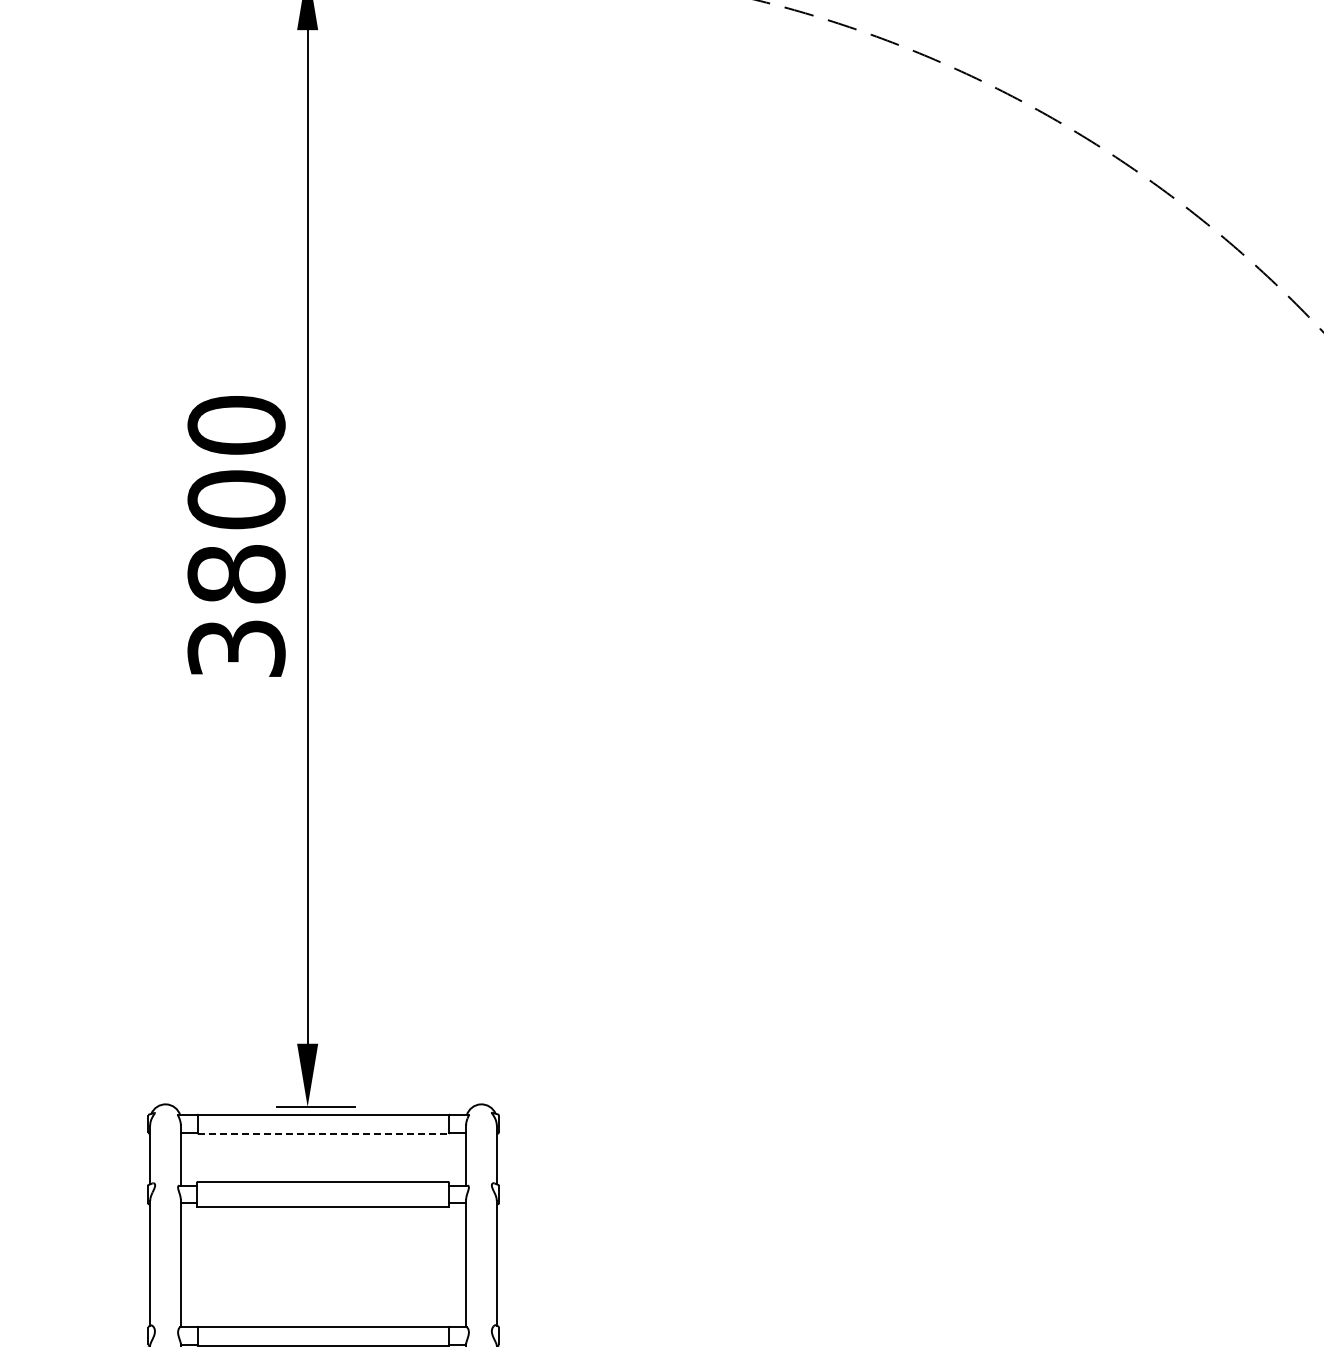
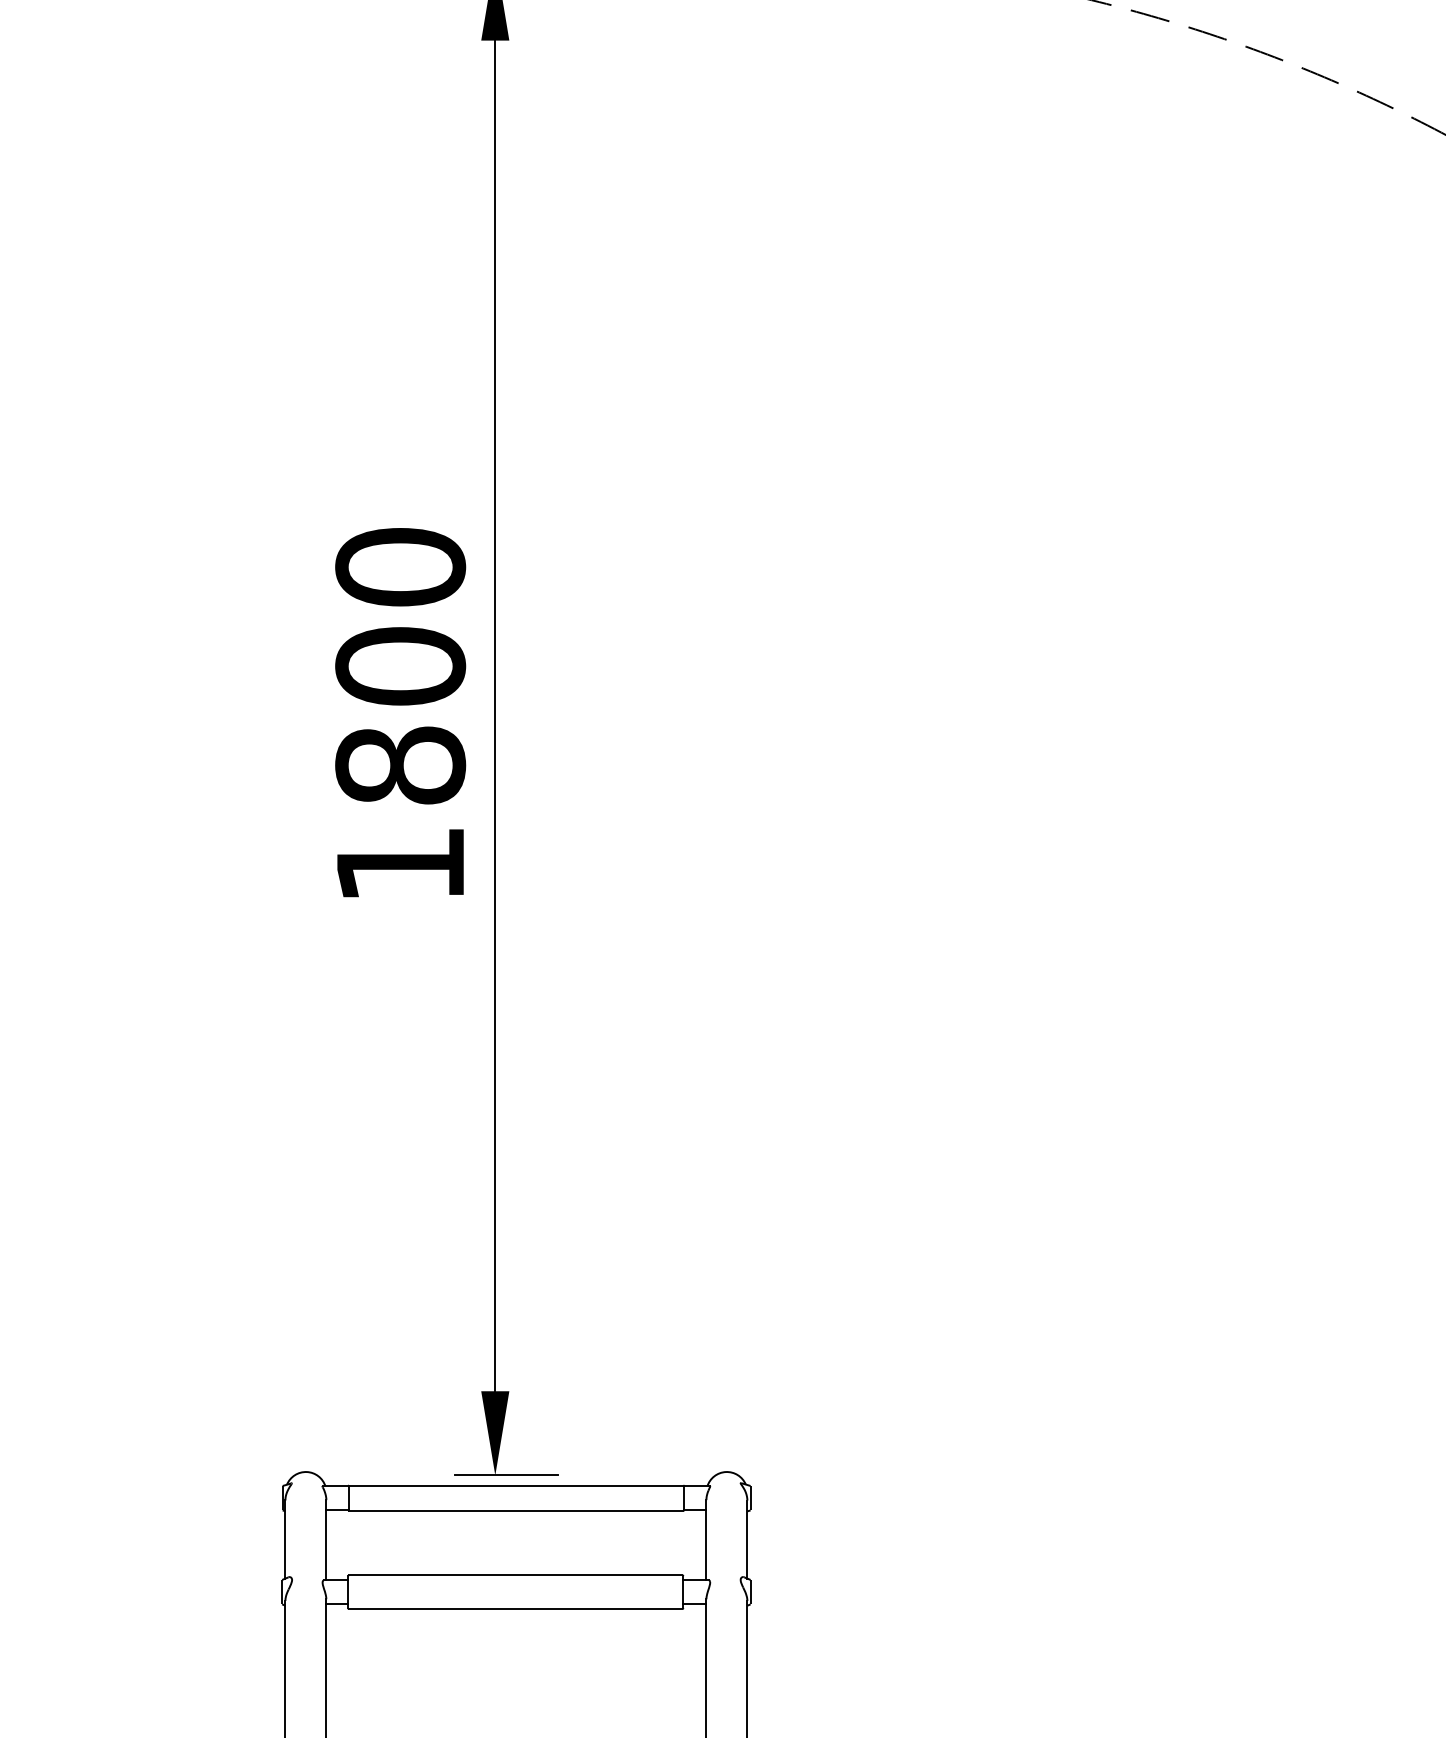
text: (236, 648) -> (400, 864), 3800 -> 1800
line: (323, 1133) -> (516, 1510), dashed -> solid

